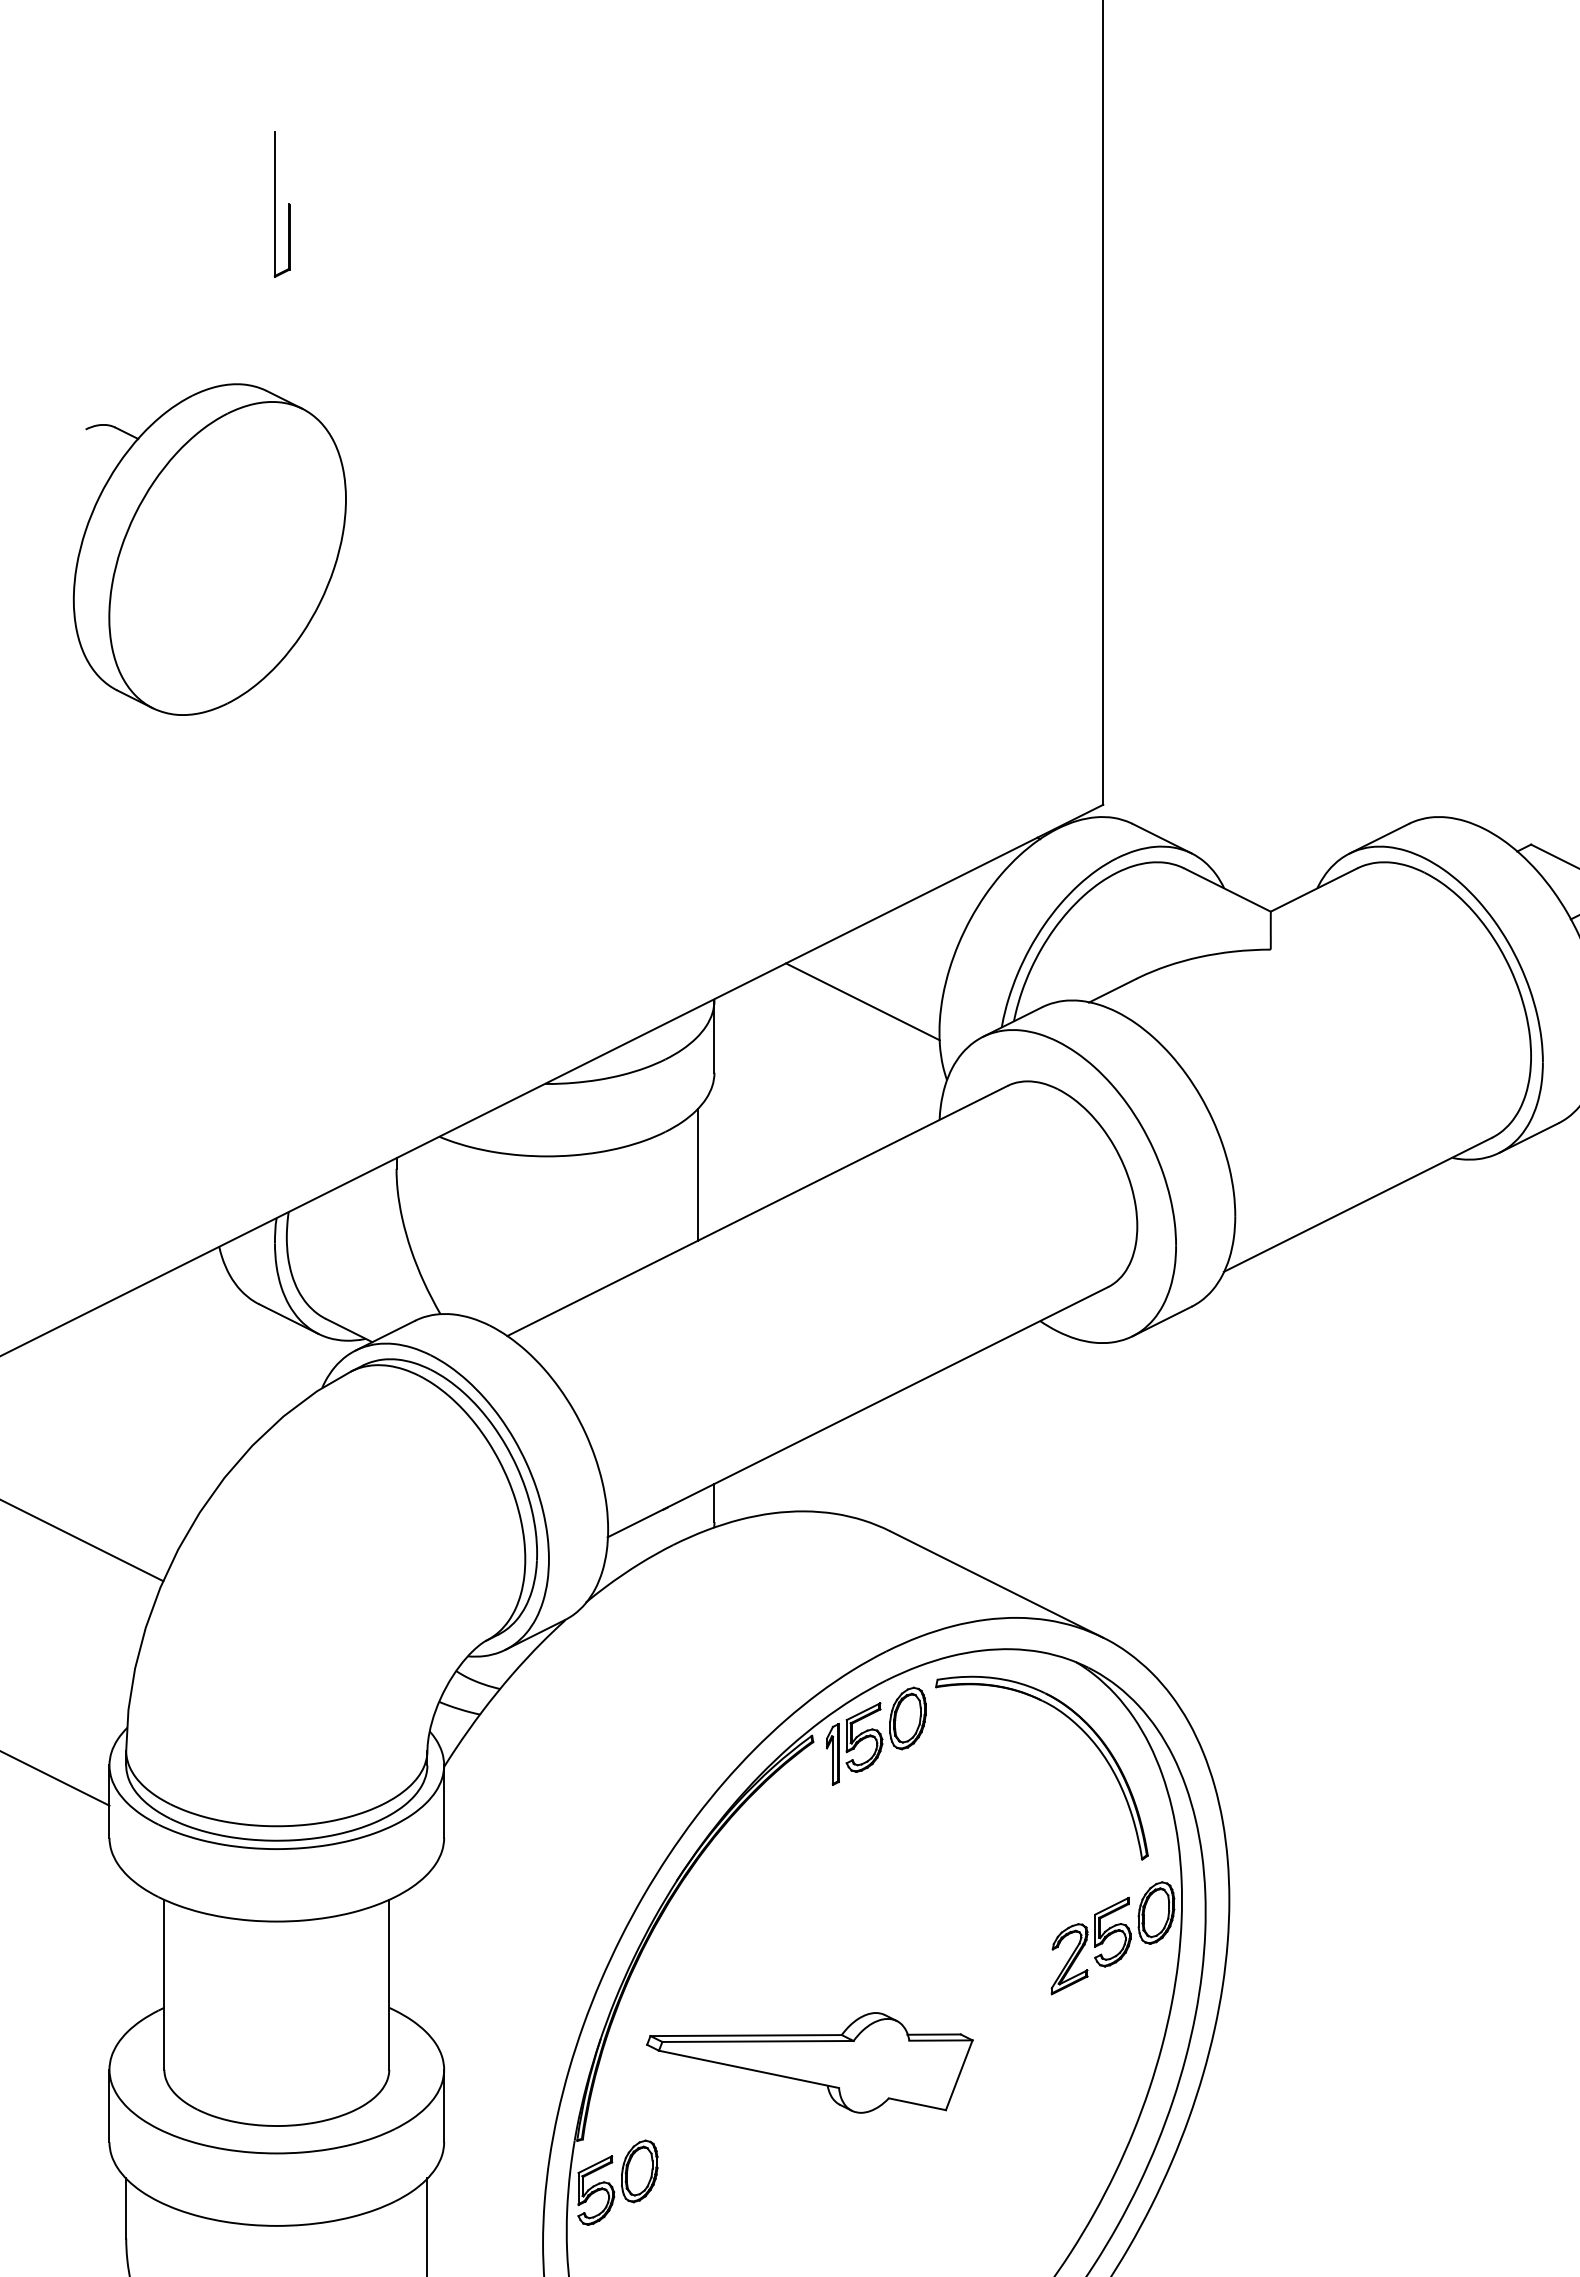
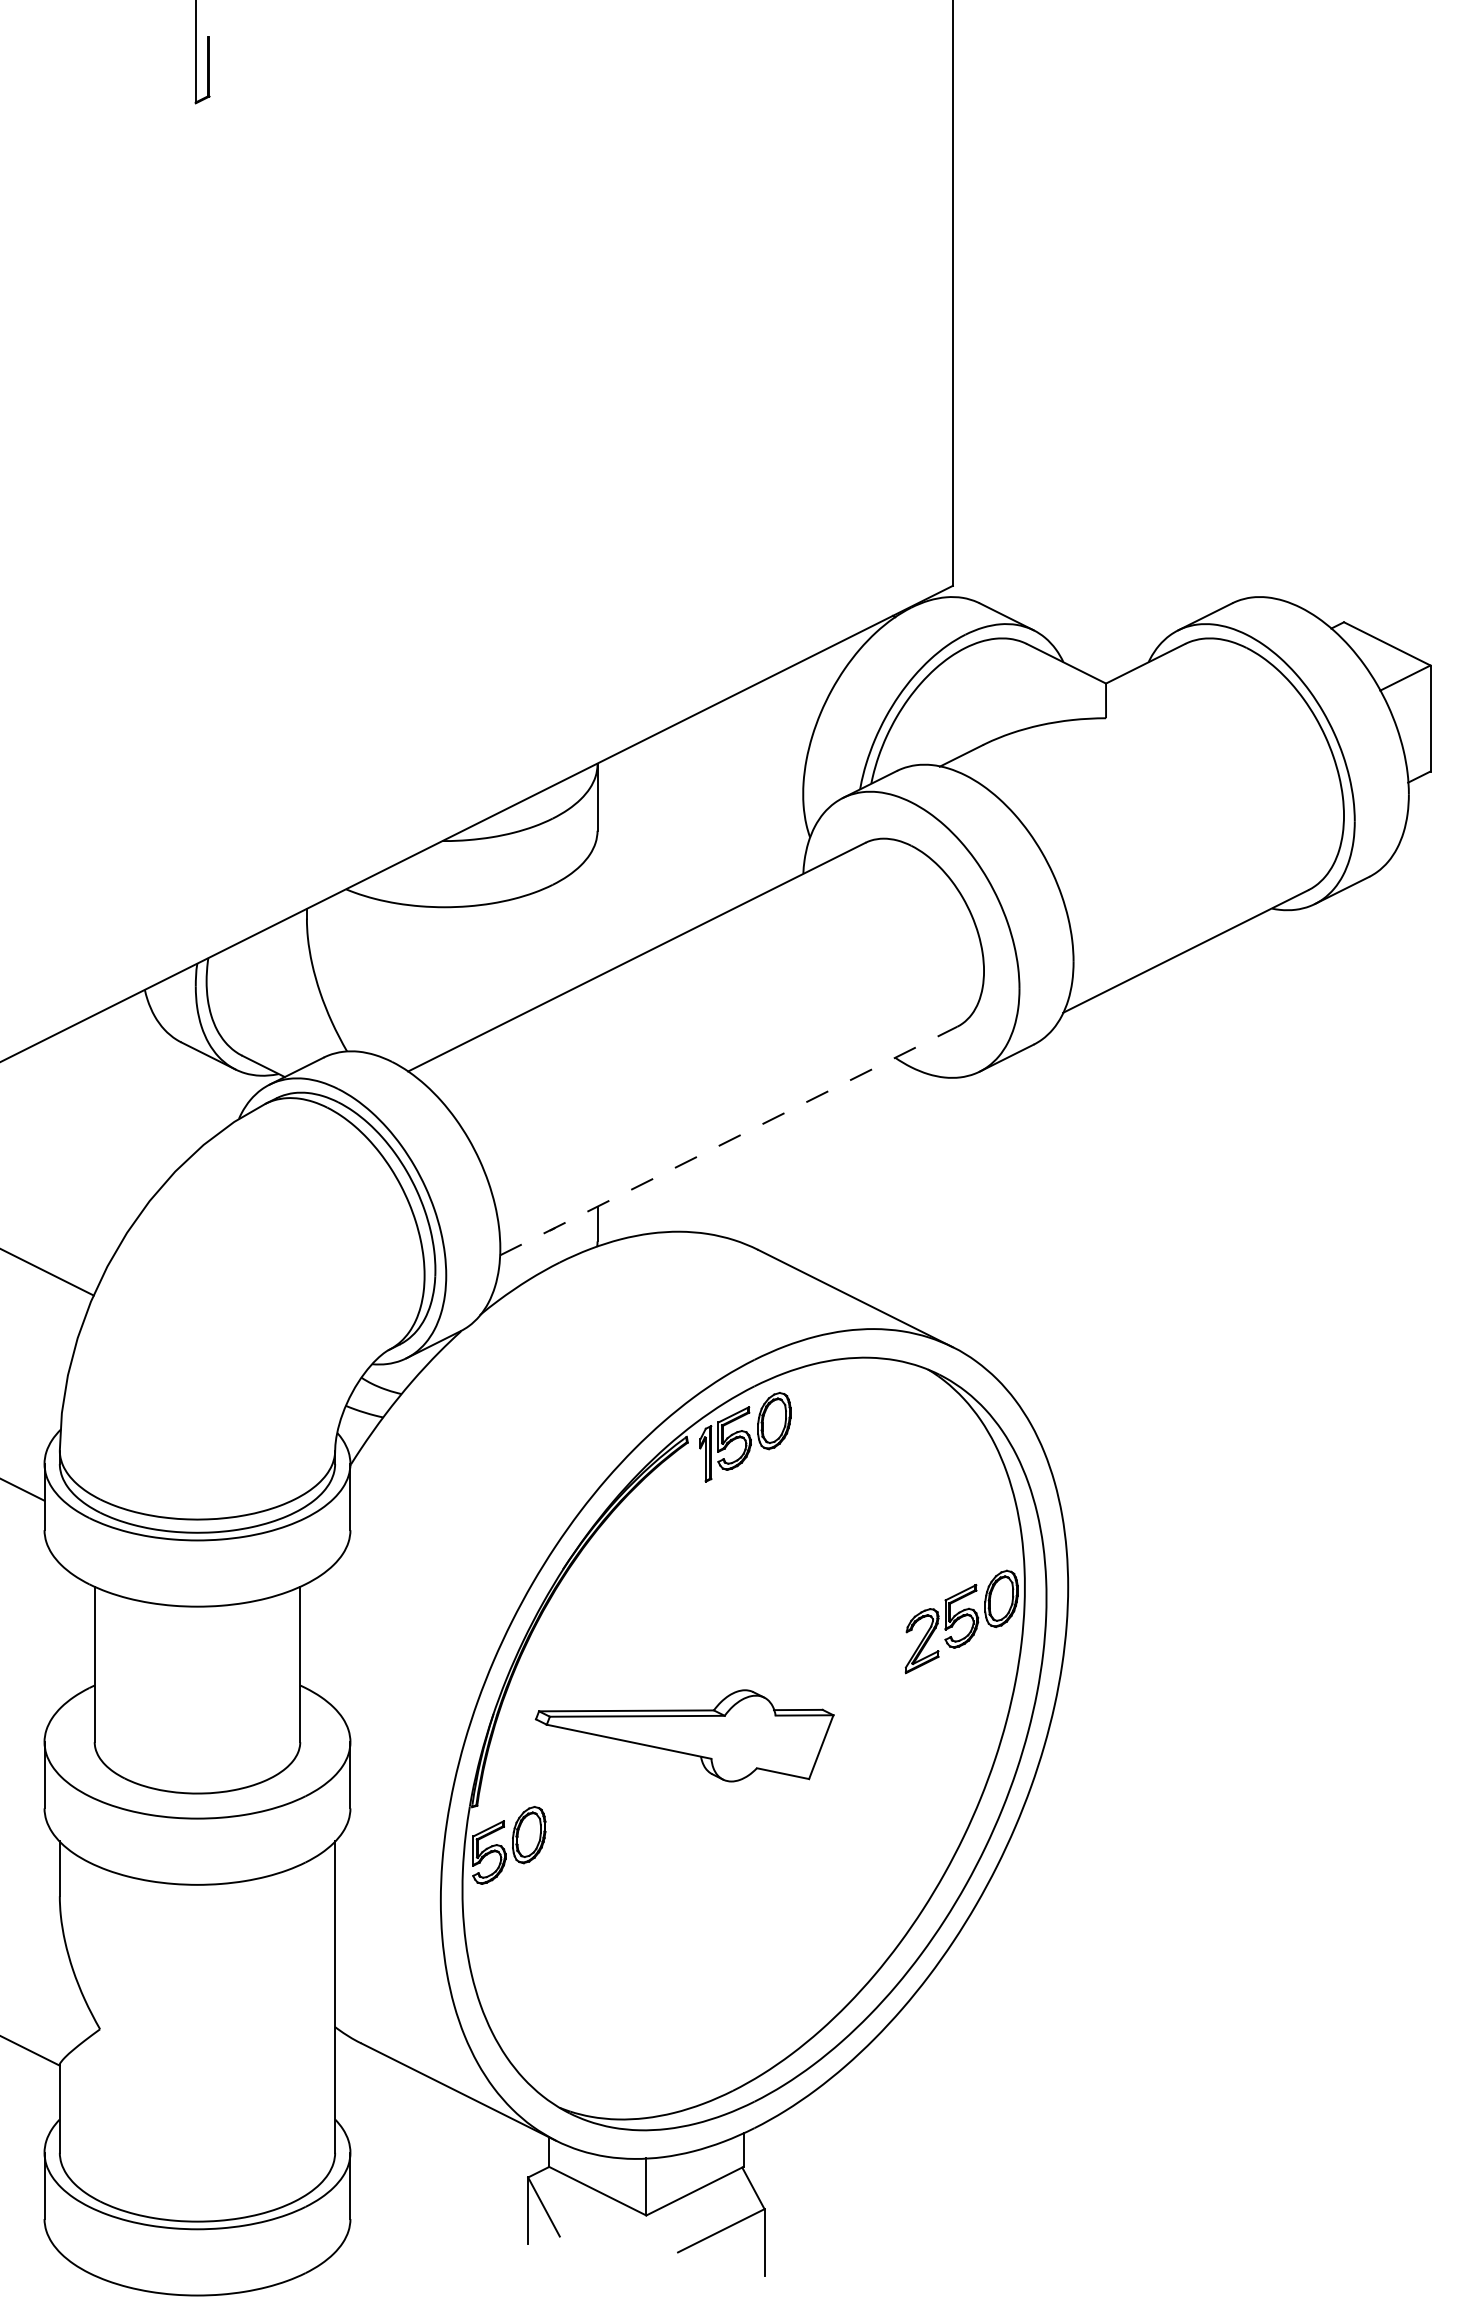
part: (210, 549) -> (136, 352), removed
line: (862, 1001) -> (732, 765), removed
line: (698, 1174) -> (582, 923), removed
line: (857, 1412) -> (728, 1141), solid -> dashed
part: (1079, 1728) -> (931, 1430), removed

